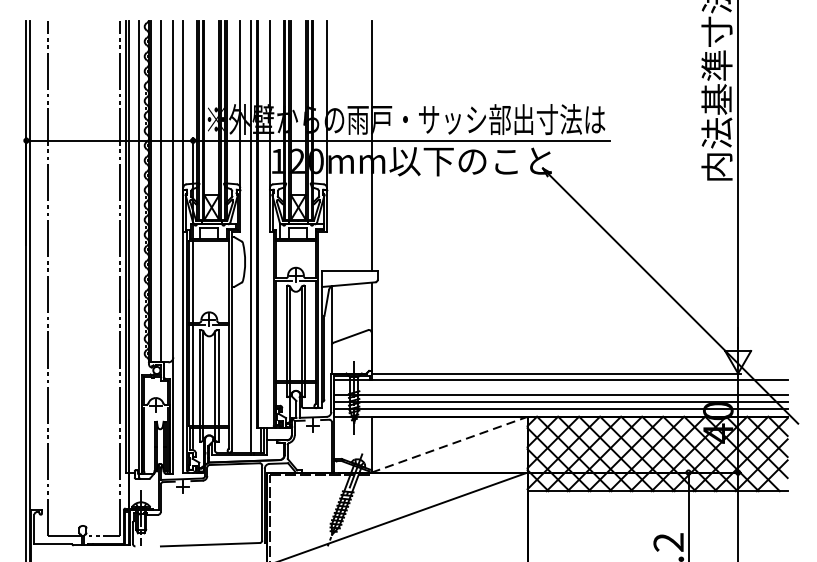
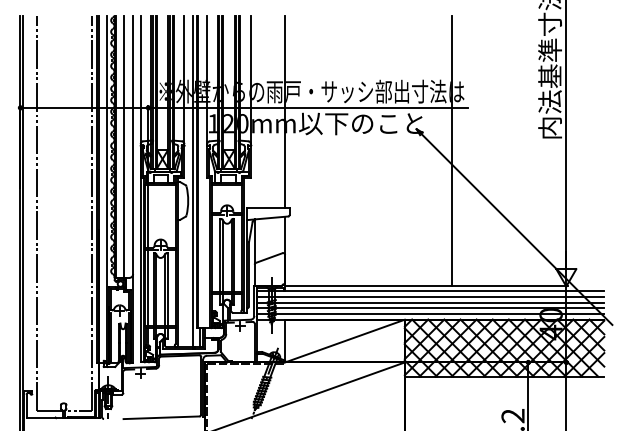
line: (589, 196) -> (452, 150), added
line: (561, 386) -> (430, 296), added
line: (448, 445) -> (344, 341), dashed -> solid

